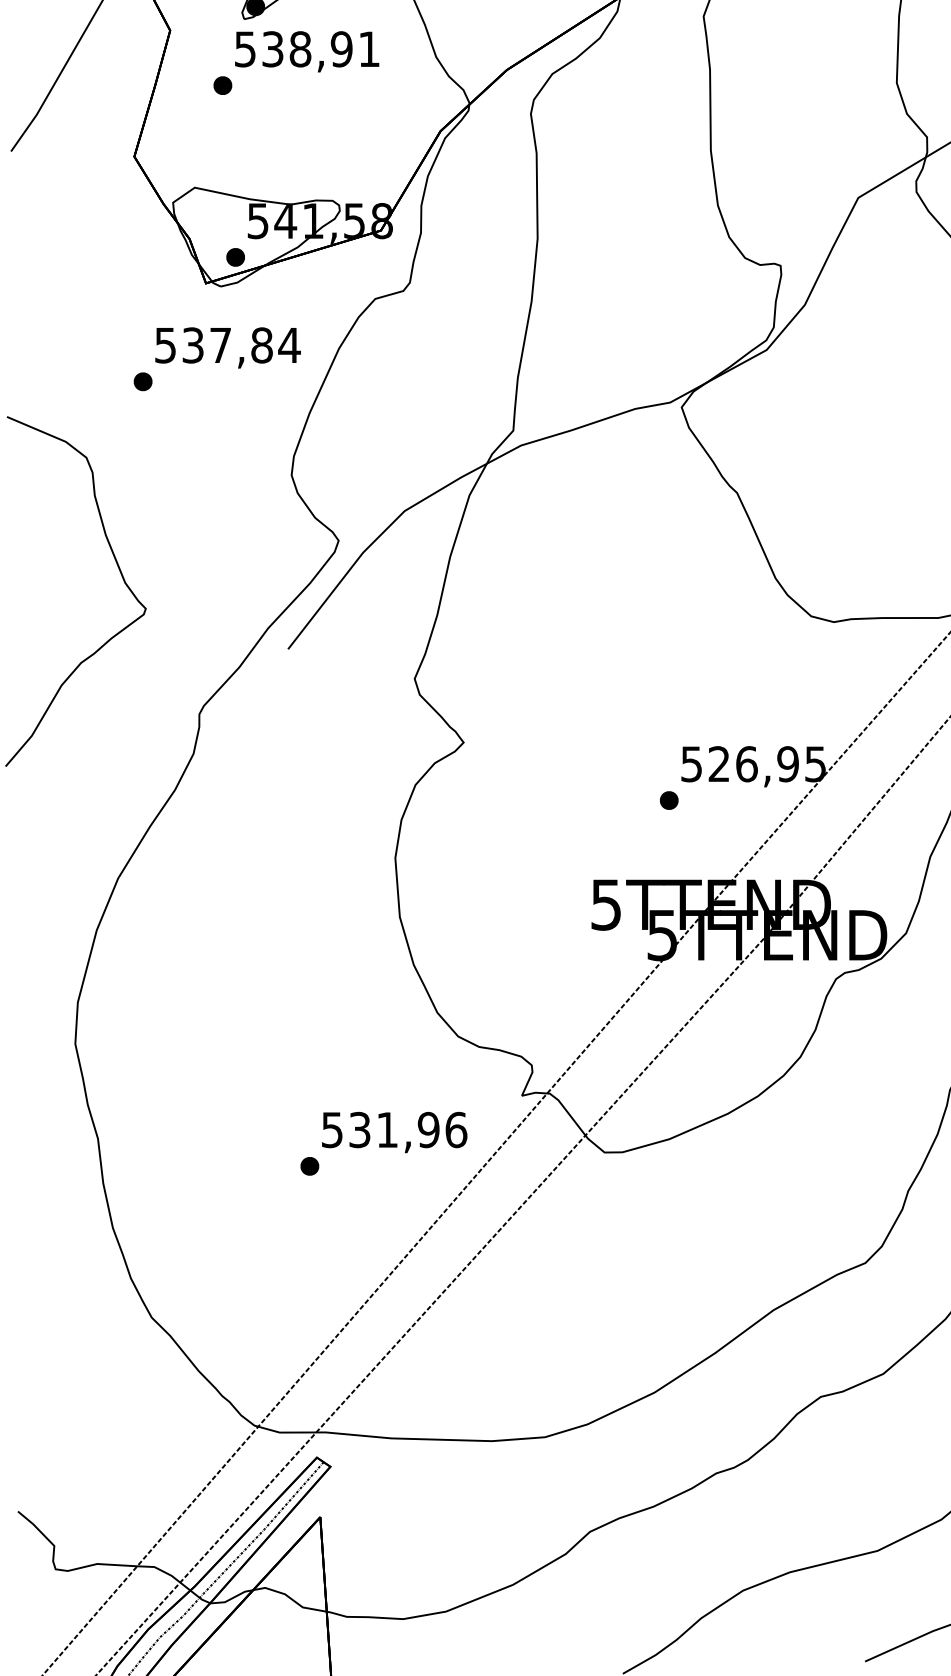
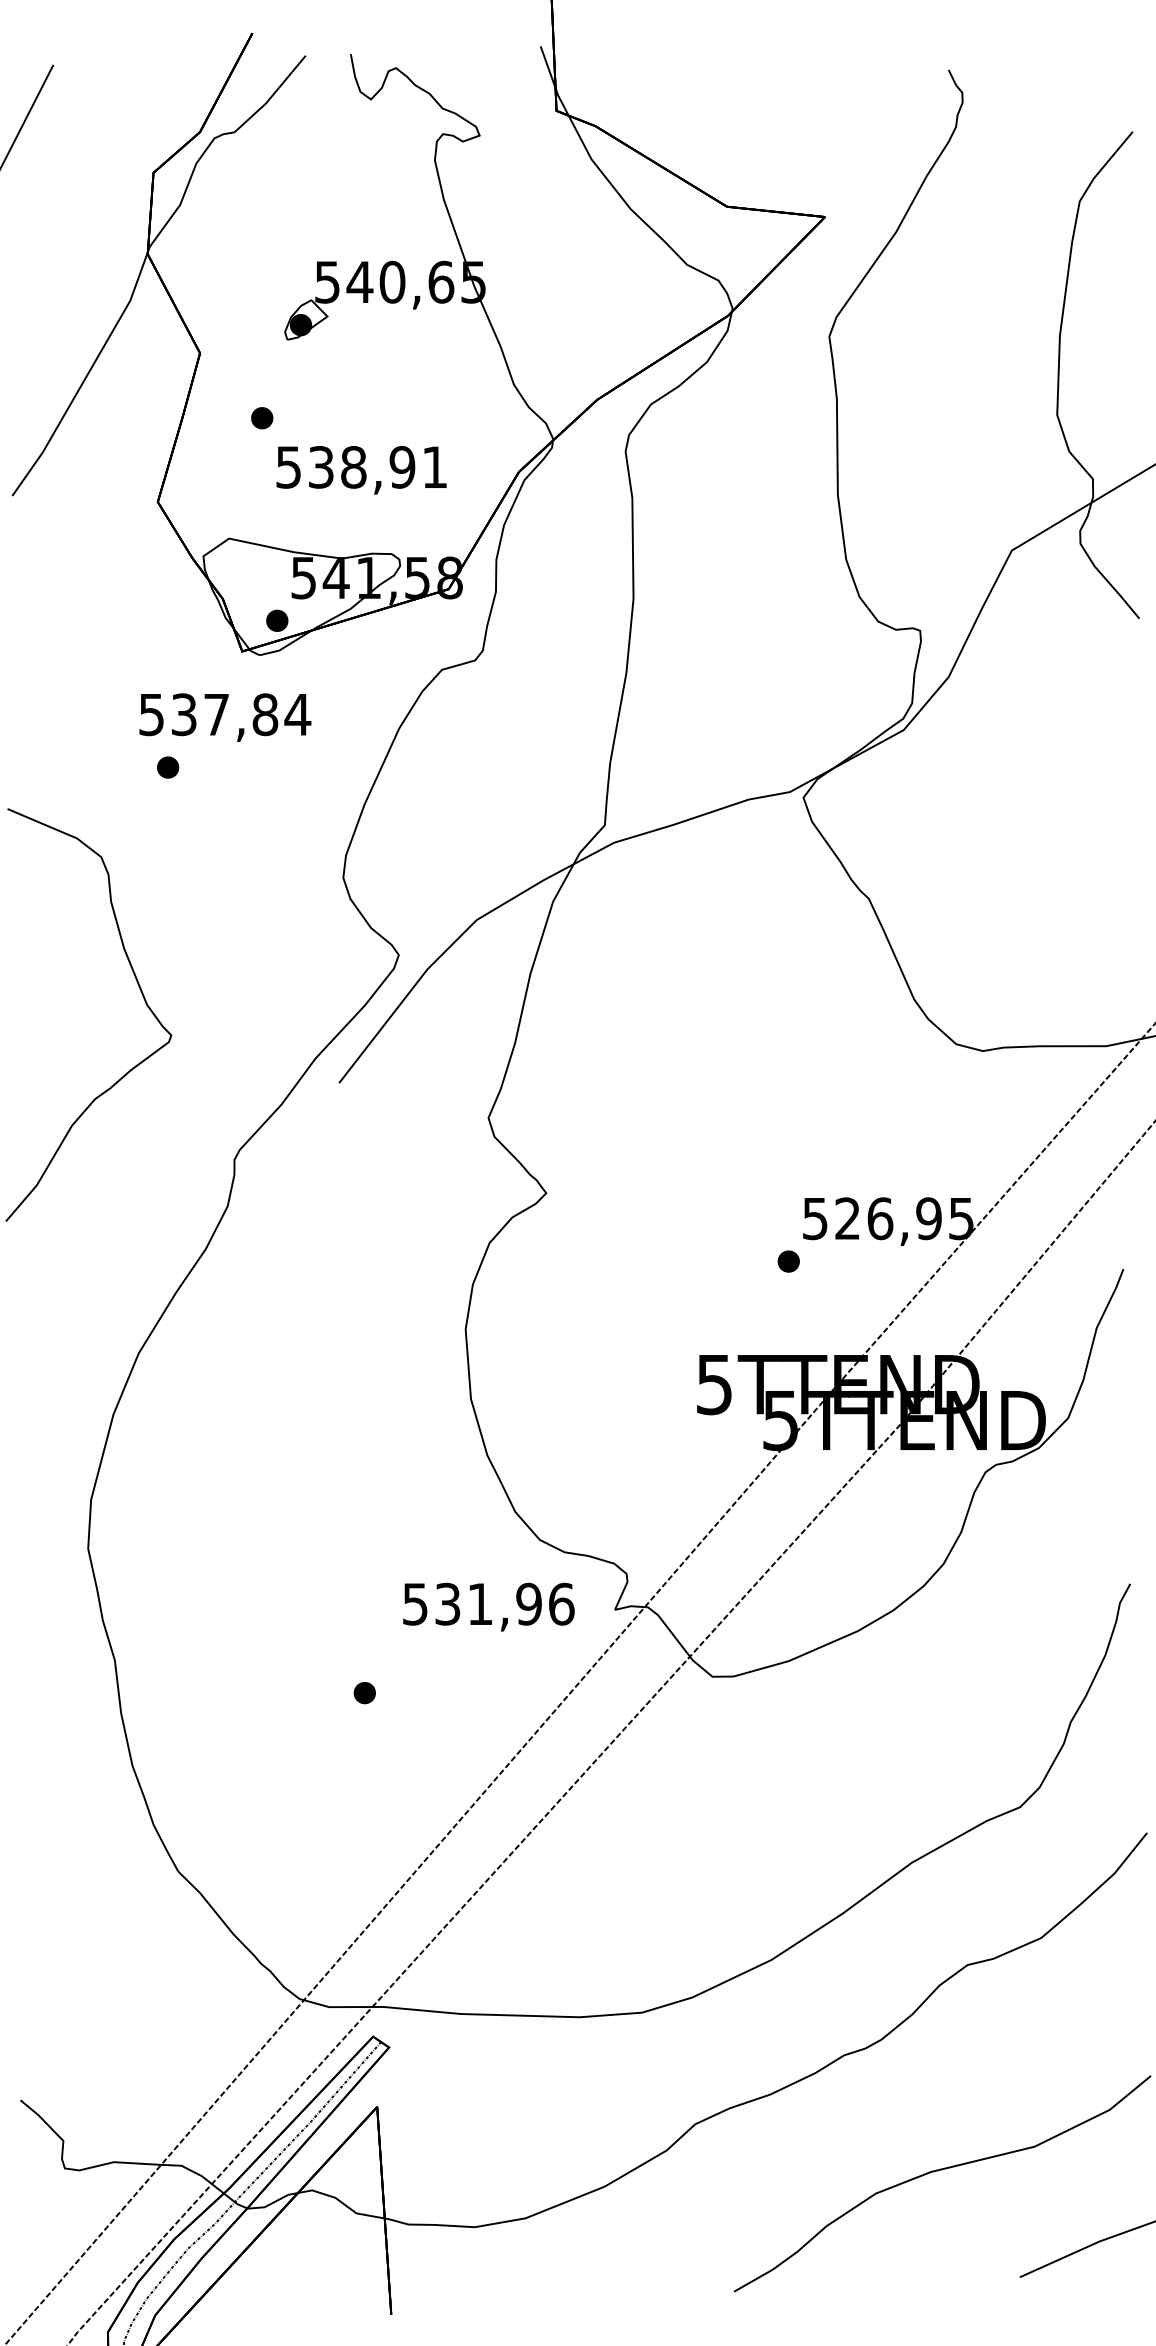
text: (307, 51) -> (361, 470), moved
text: (228, 347) -> (225, 717), moved
text: (394, 1131) -> (488, 1606), moved

